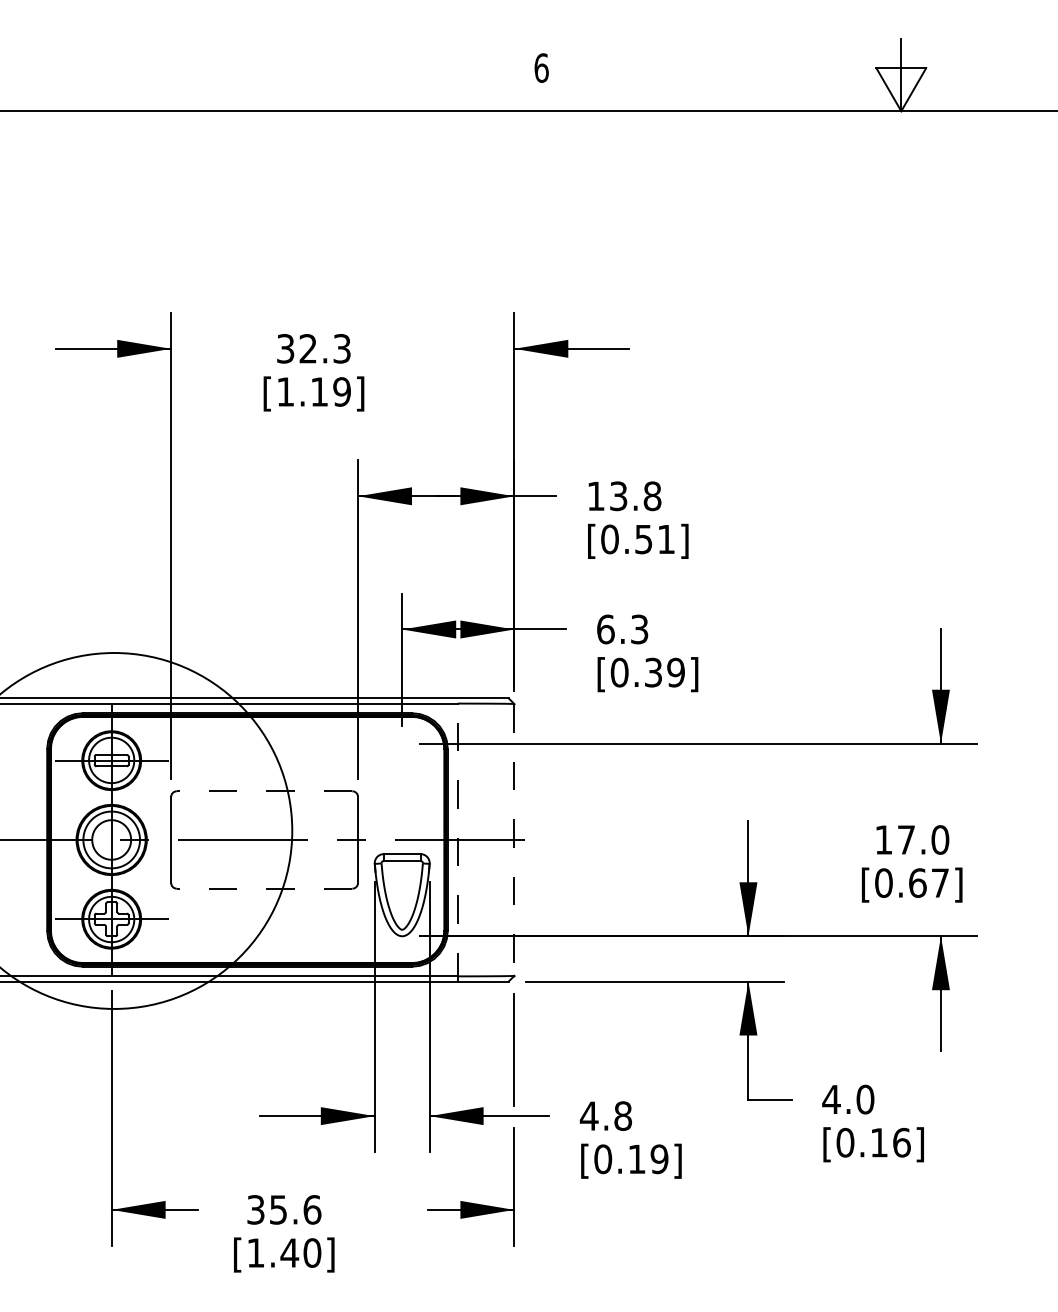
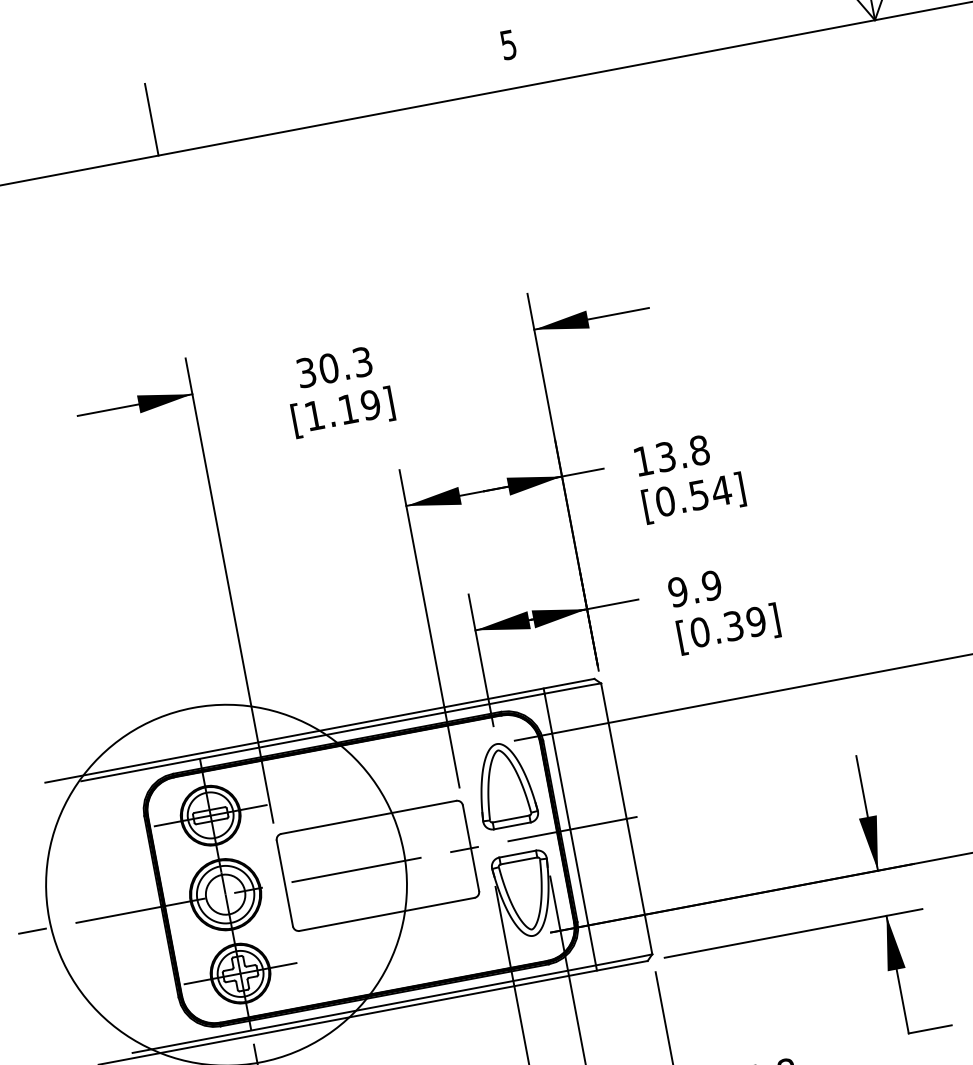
text: (541, 67) -> (508, 44), 6 -> 5
line: (182, 75) -> (152, 119), added
text: (308, 348) -> (329, 368), 32.3 -> 30.3
text: (666, 539) -> (721, 490), [0.51] -> [0.54]
text: (622, 629) -> (694, 588), 6.3 -> 9.9
part: (401, 784) -> (503, 784), added
line: (264, 791) -> (368, 817), dashed -> solid
line: (457, 839) -> (569, 829), dashed -> solid
line: (514, 839) -> (626, 818), dashed -> solid
line: (264, 888) -> (386, 914), dashed -> solid

